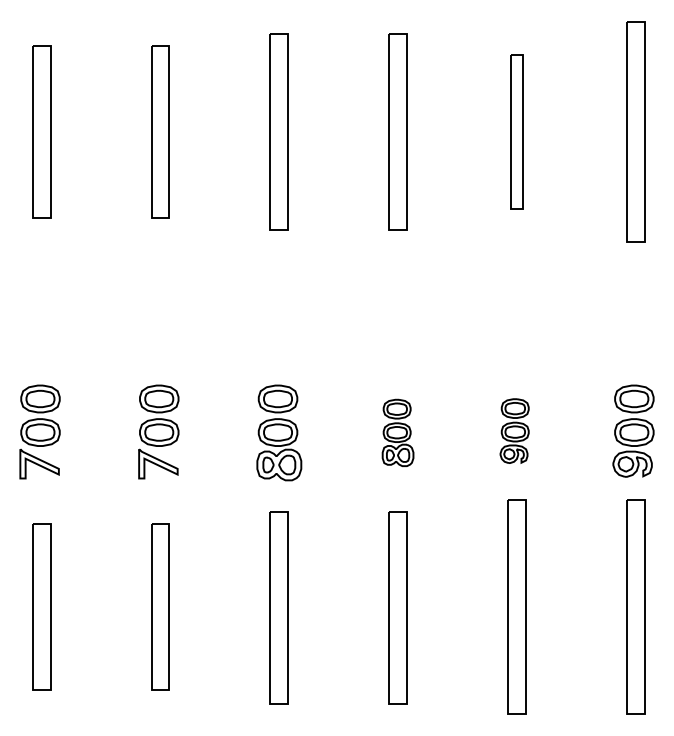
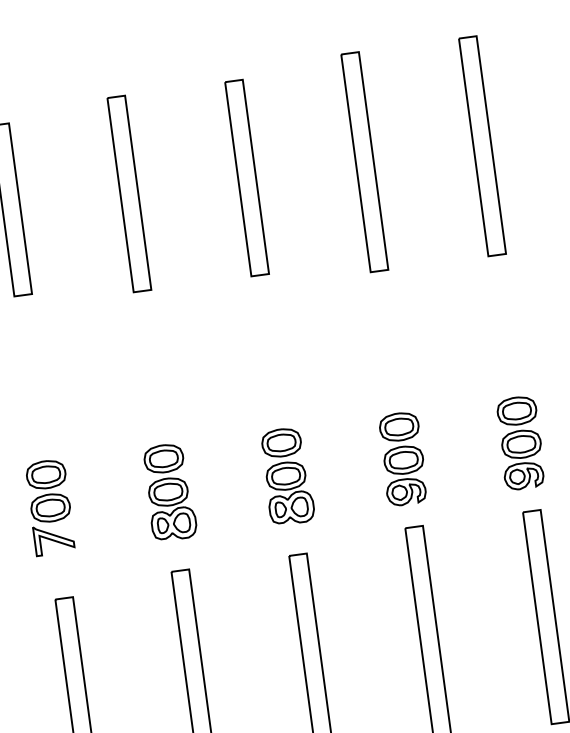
part: (516, 131) -> (364, 161), size x1.43
part: (514, 430) -> (402, 458), size x1.43
part: (397, 432) -> (286, 476), size x1.43

